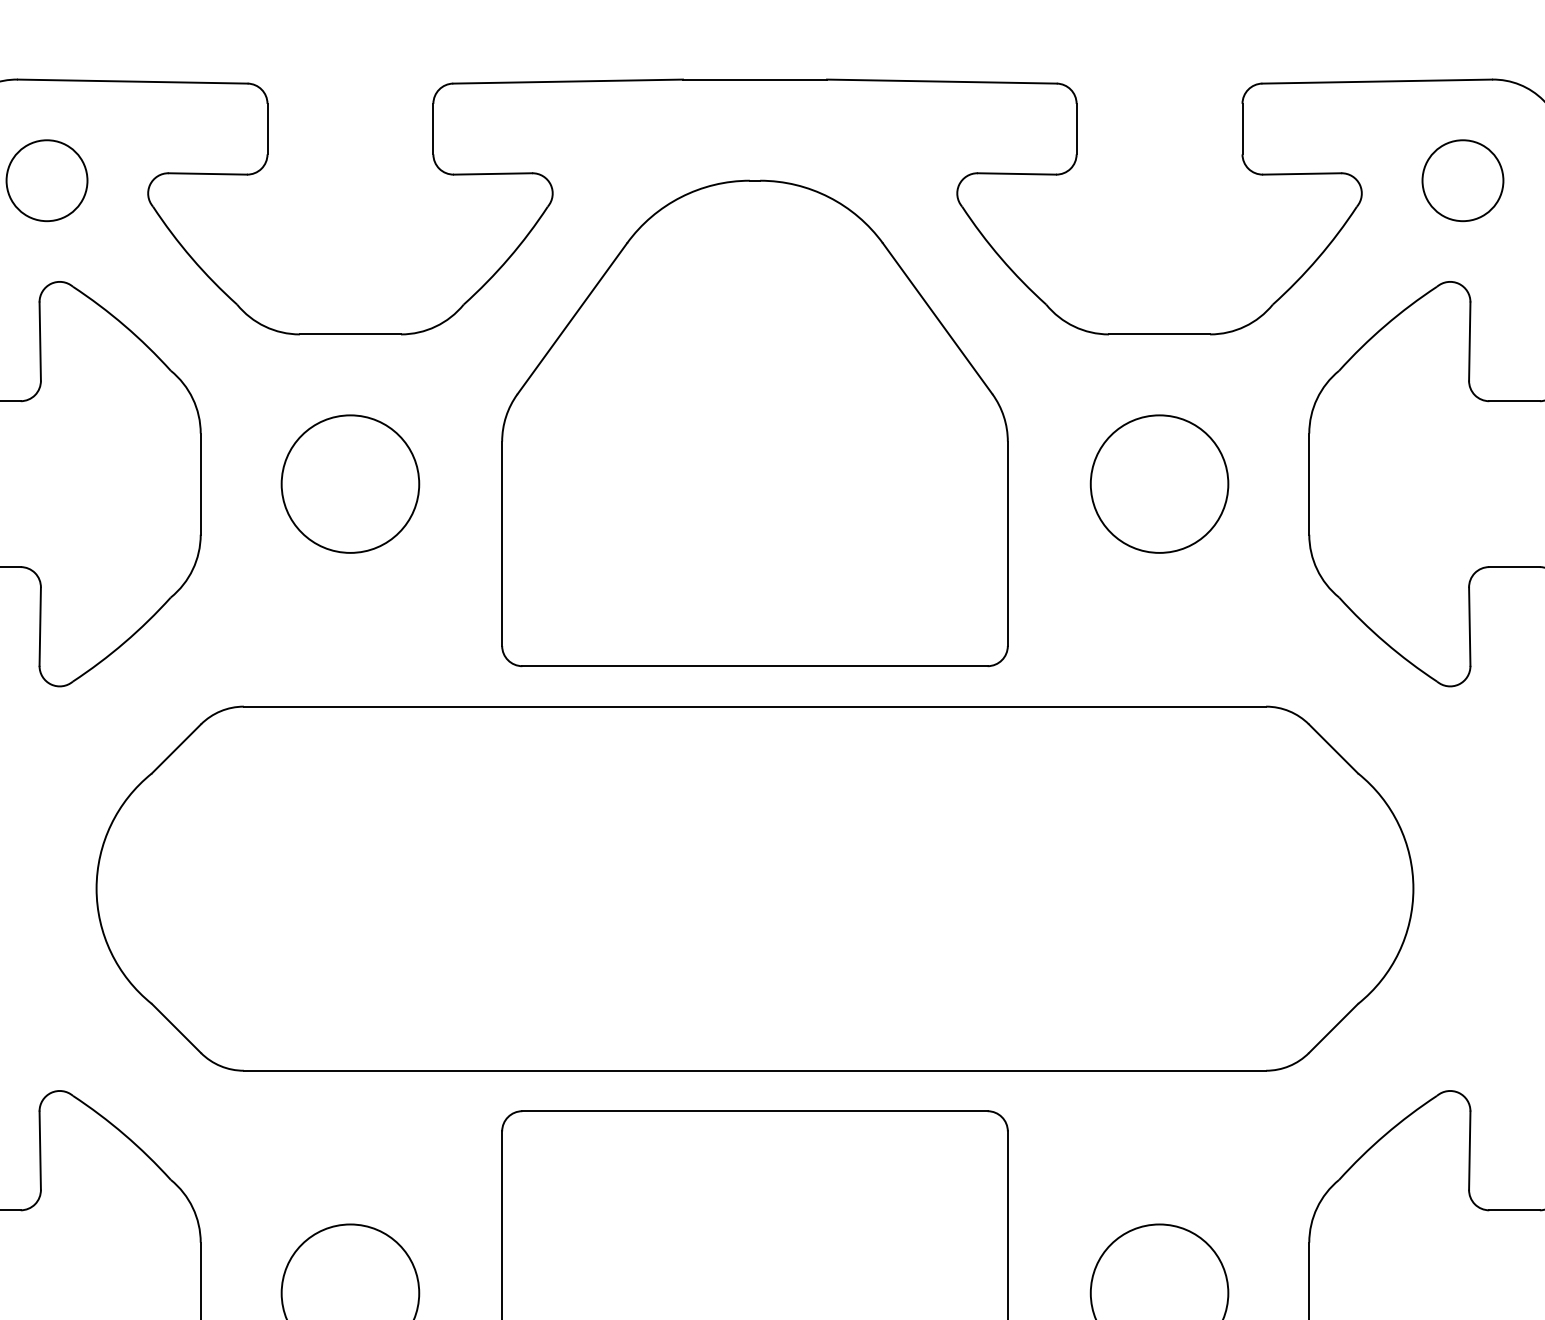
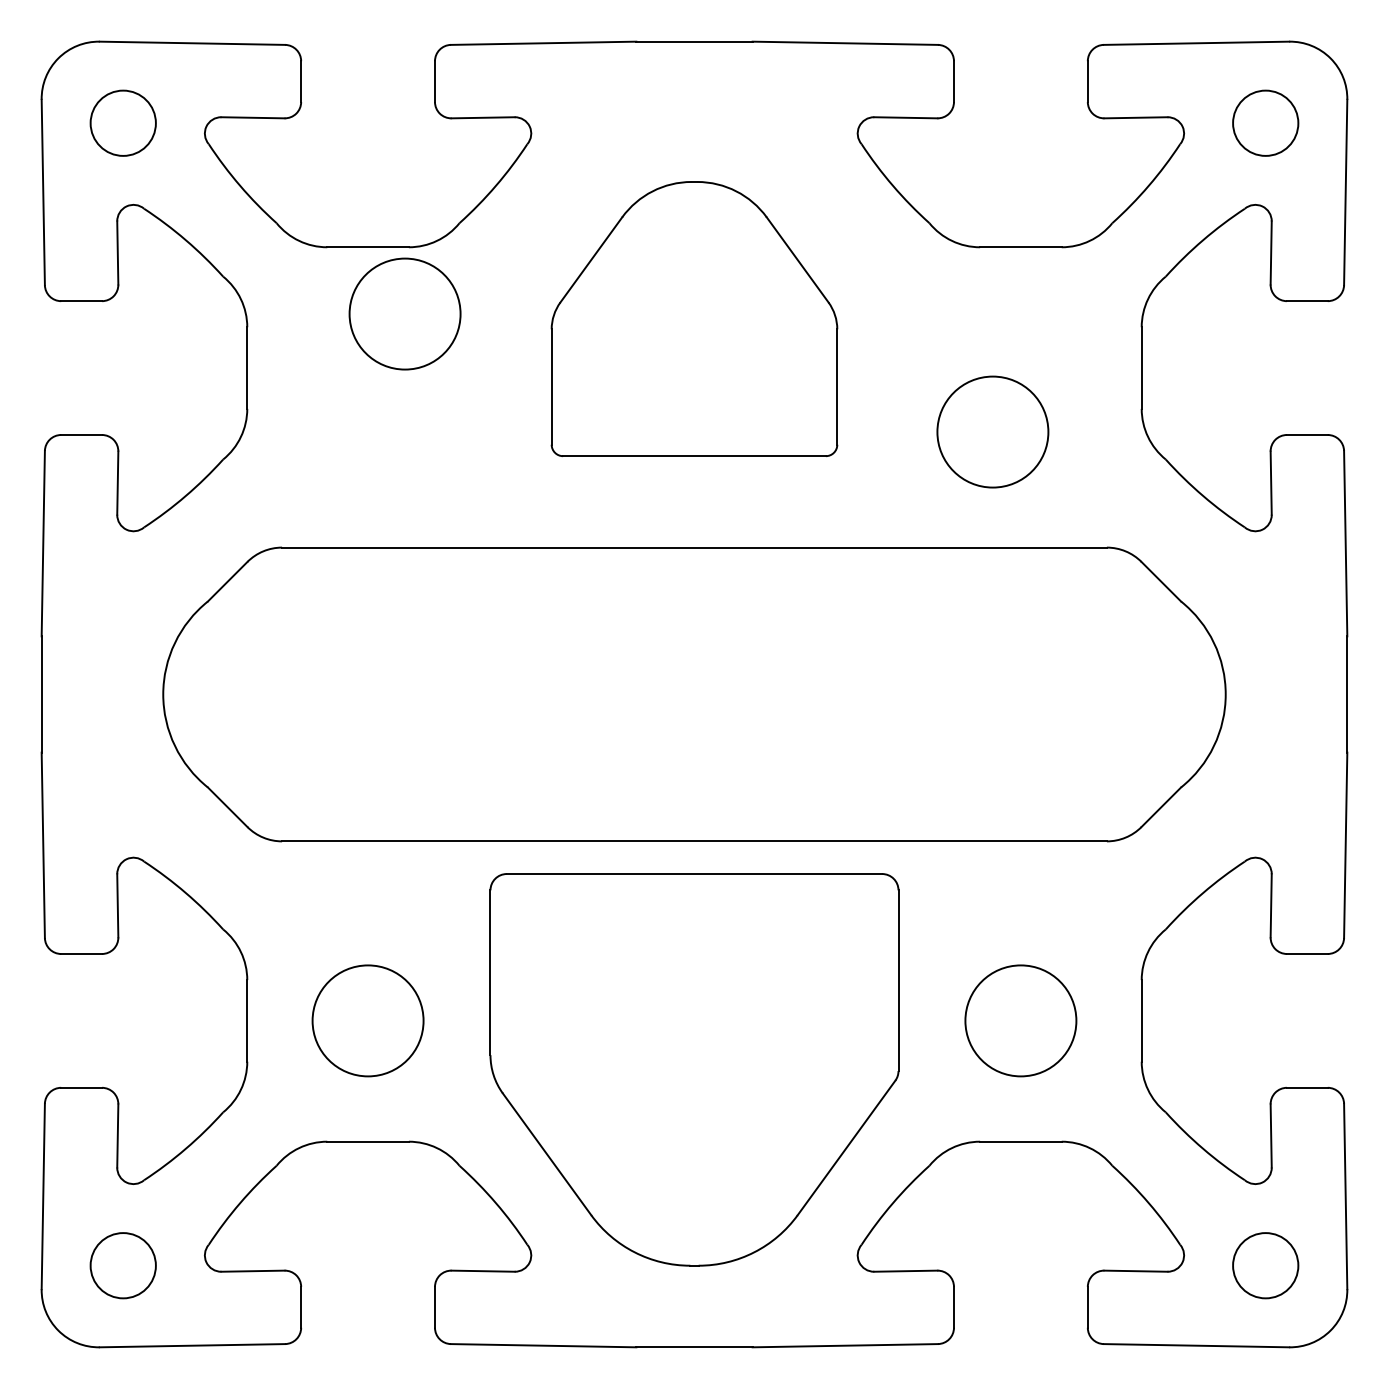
part: (755, 422) -> (694, 318), size x0.7
circle: (349, 483) -> (404, 313), moved
circle: (1159, 483) -> (992, 431), moved

